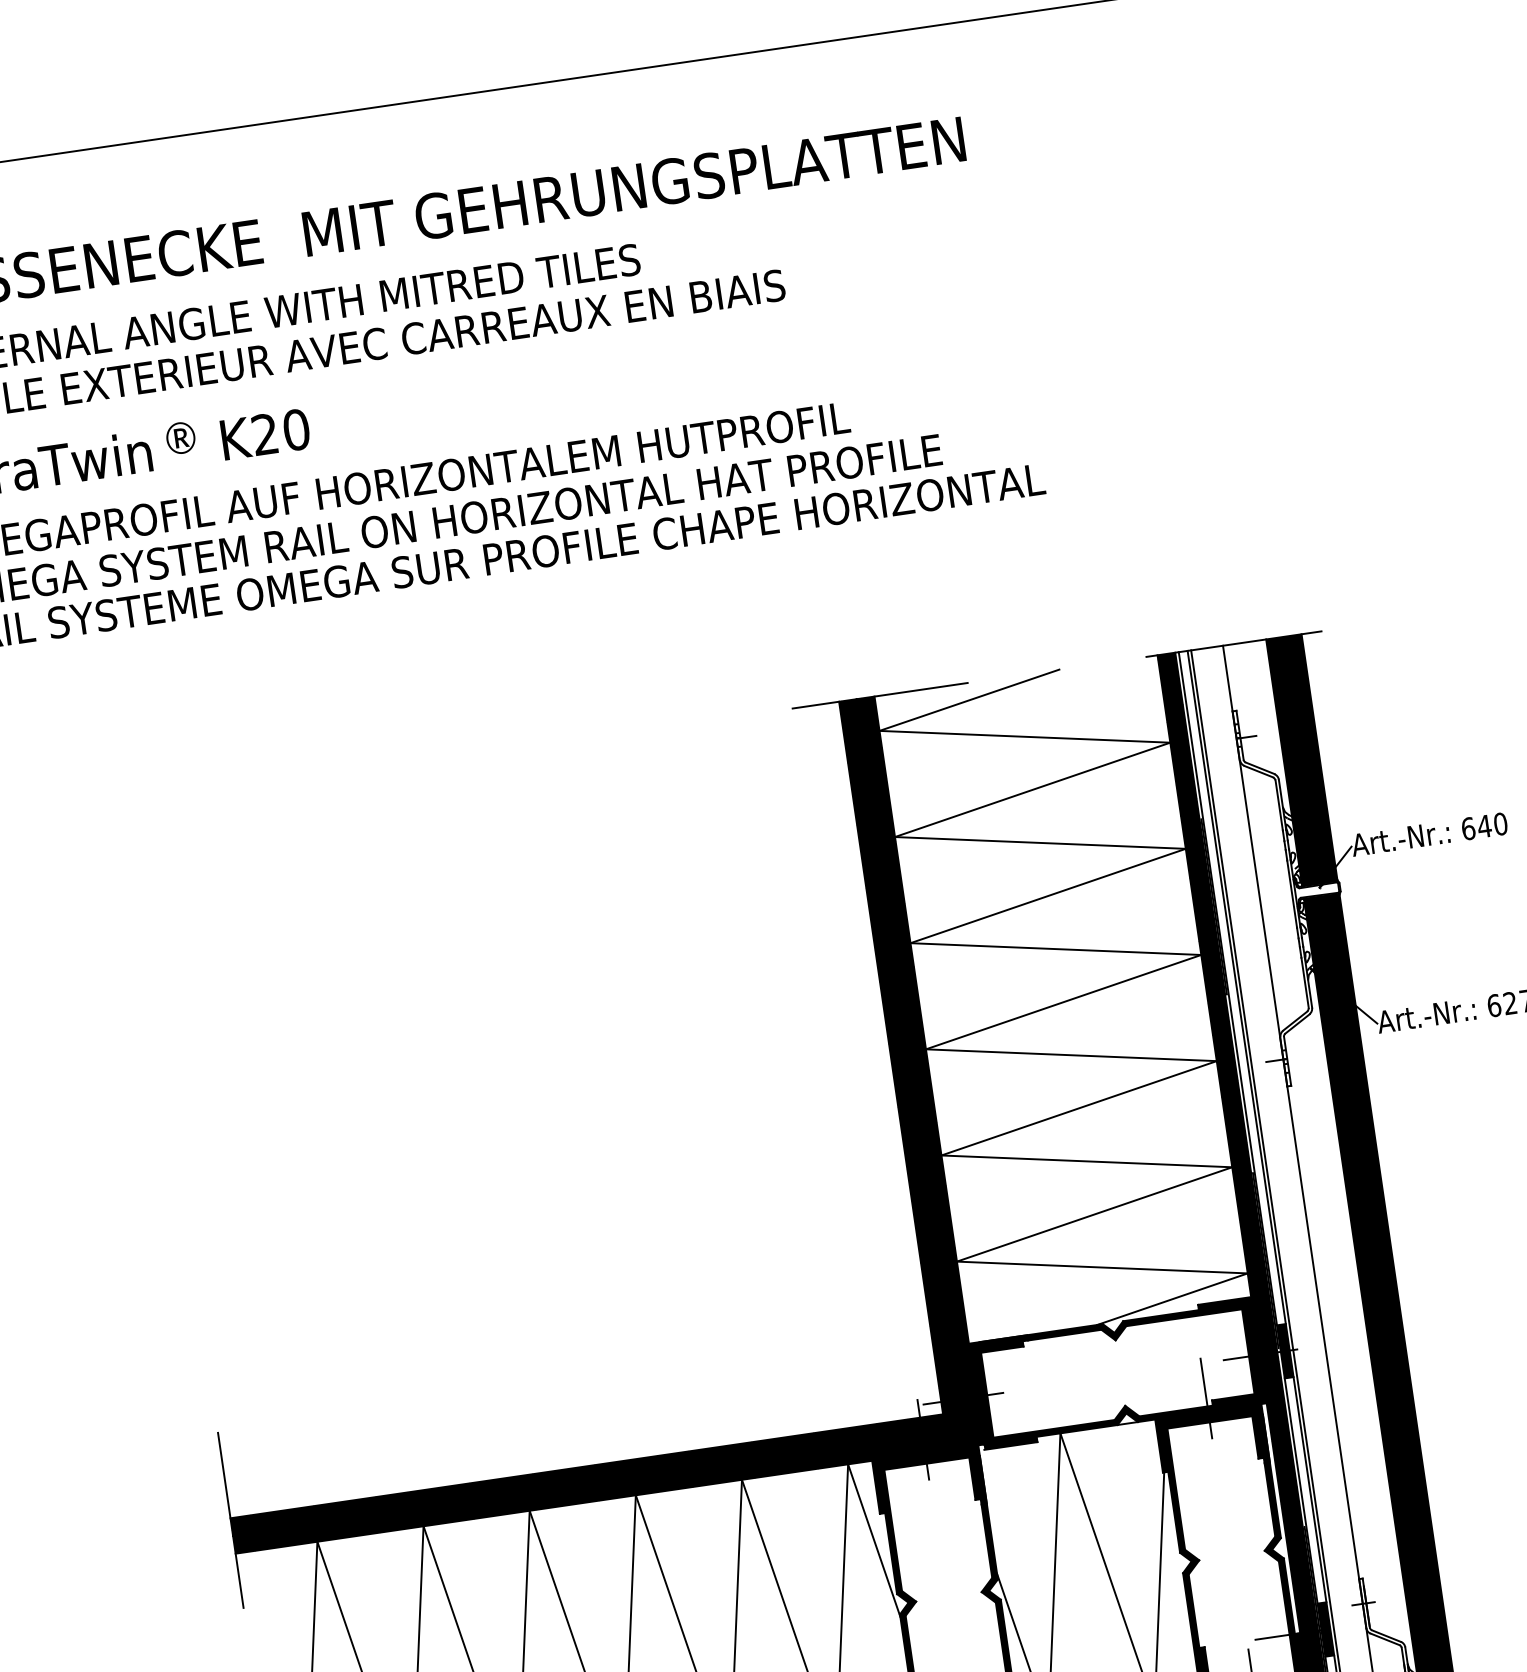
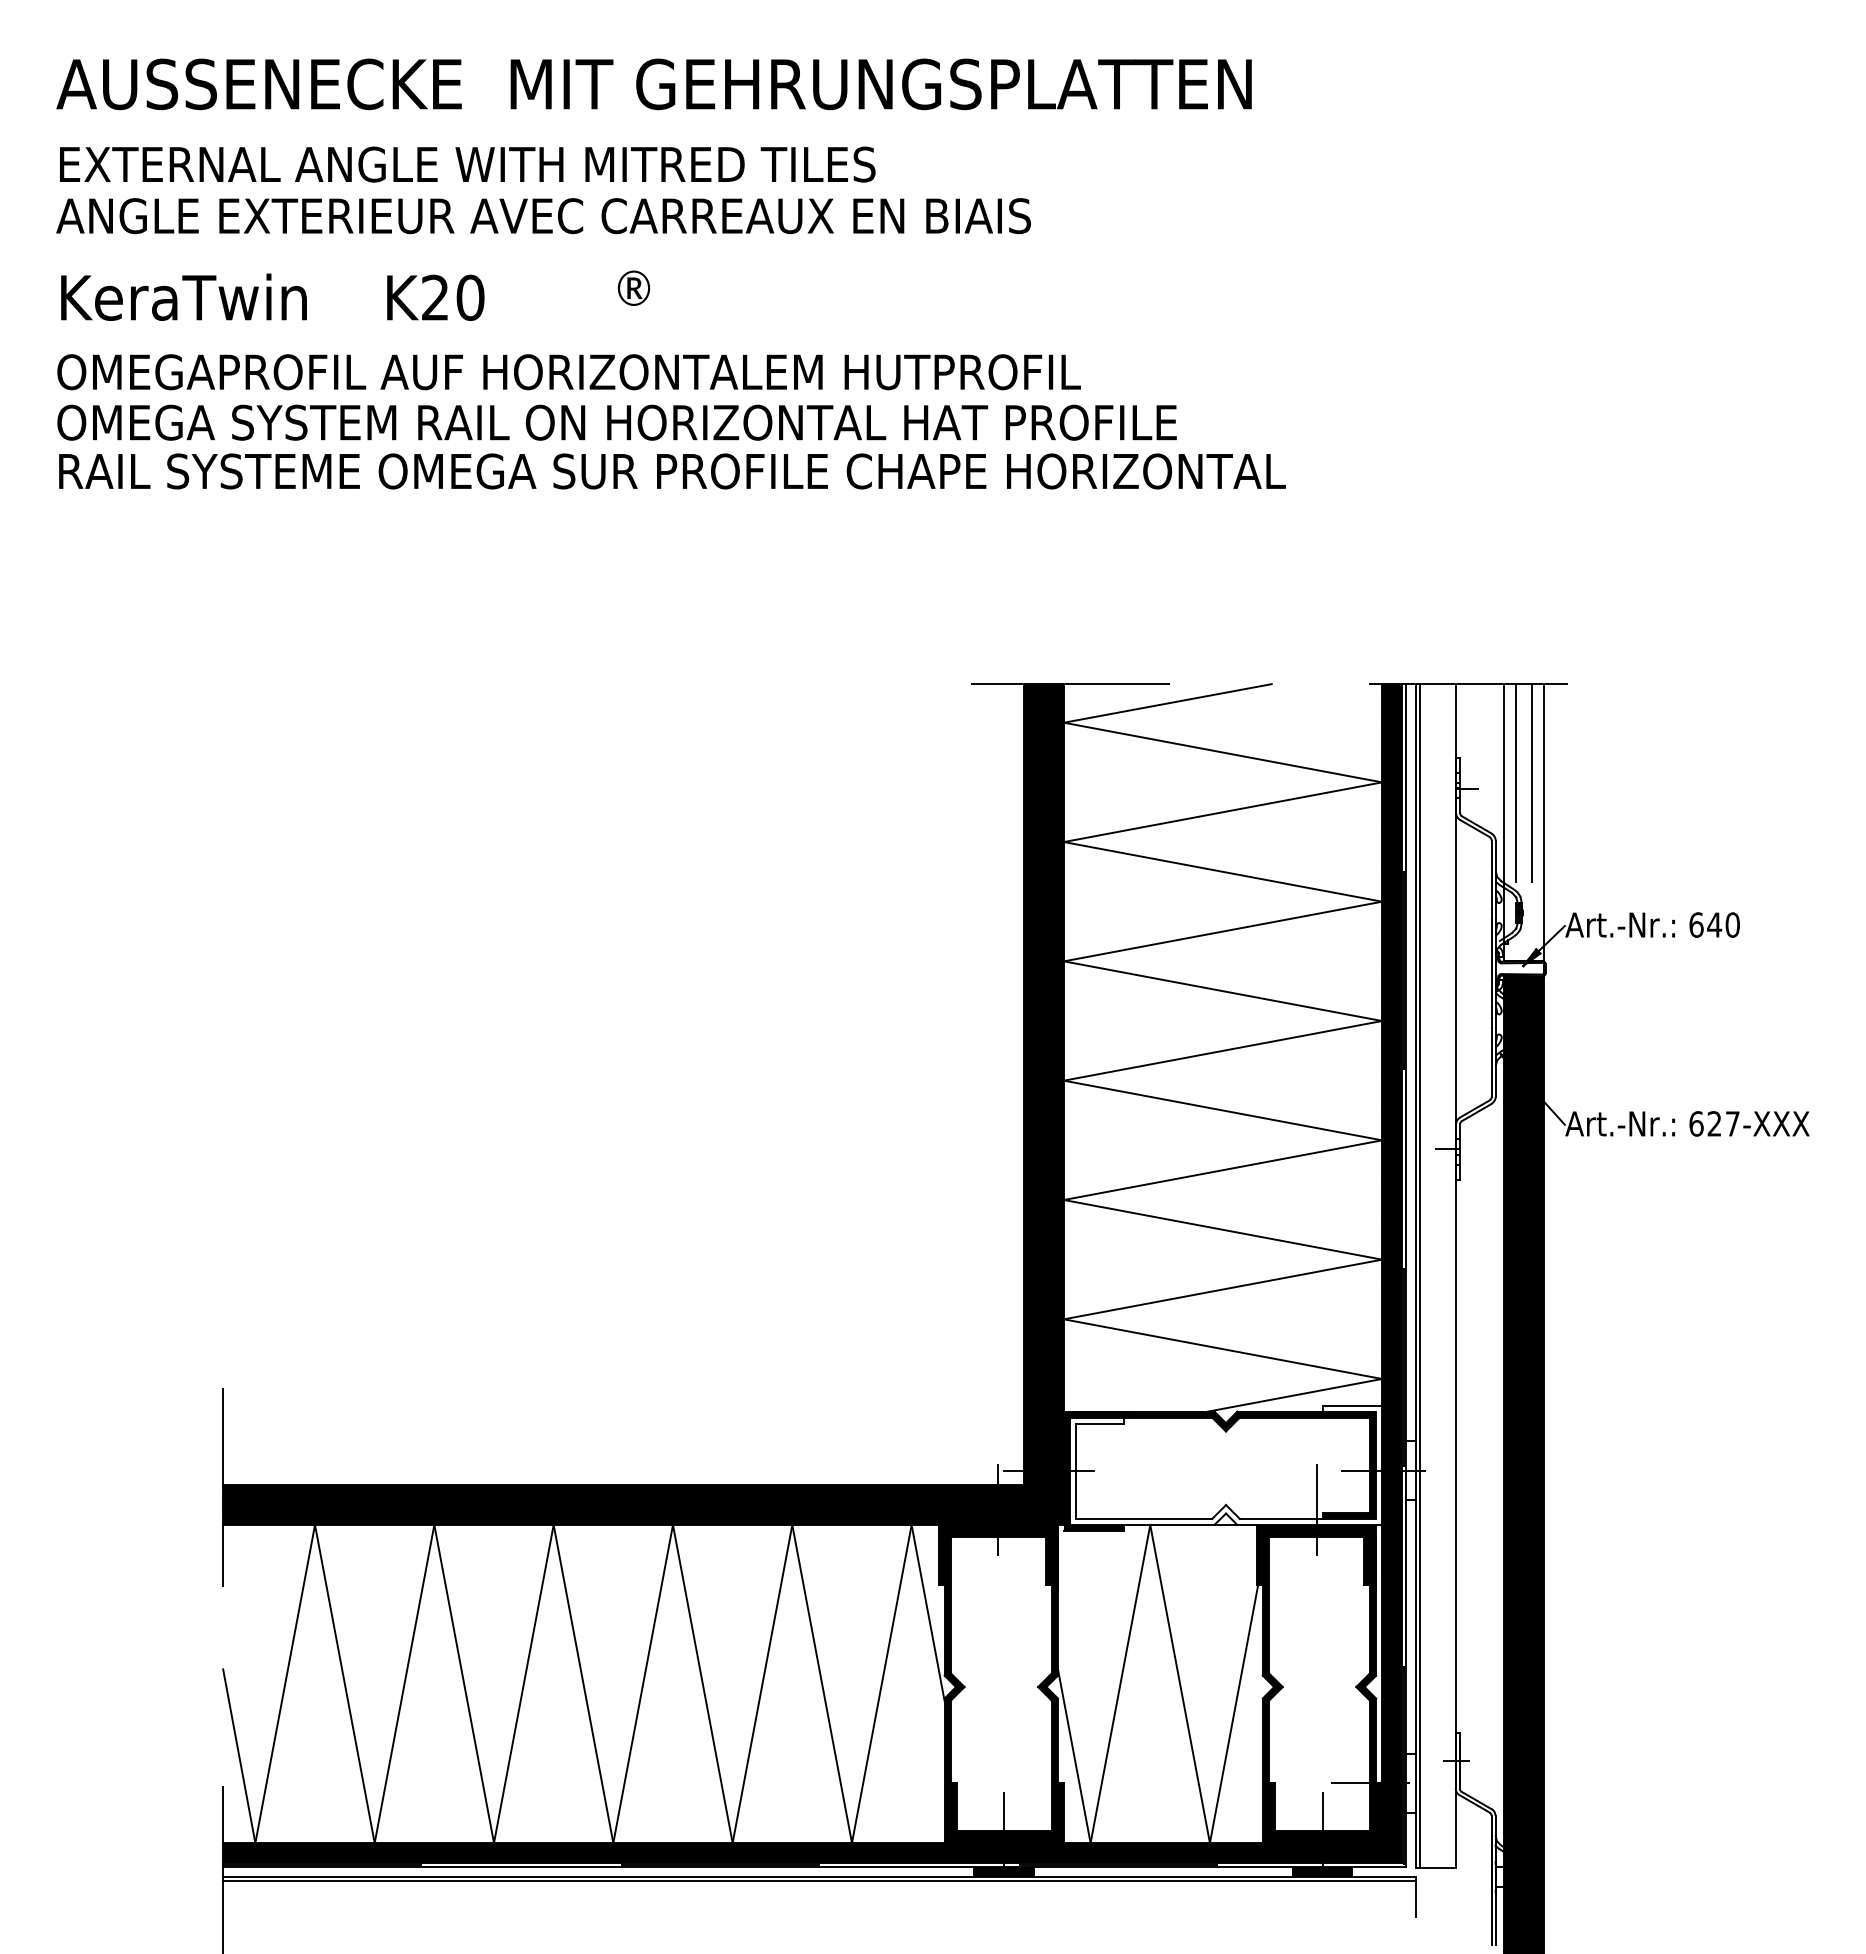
text: (180, 437) -> (633, 287), moved
fill: (1302, 759) -> (1524, 822), removed
fill: (1284, 1351) -> (1410, 1470), removed
fill: (1119, 1369) -> (1225, 1464), removed
fill: (1325, 1629) -> (1410, 1783), removed

